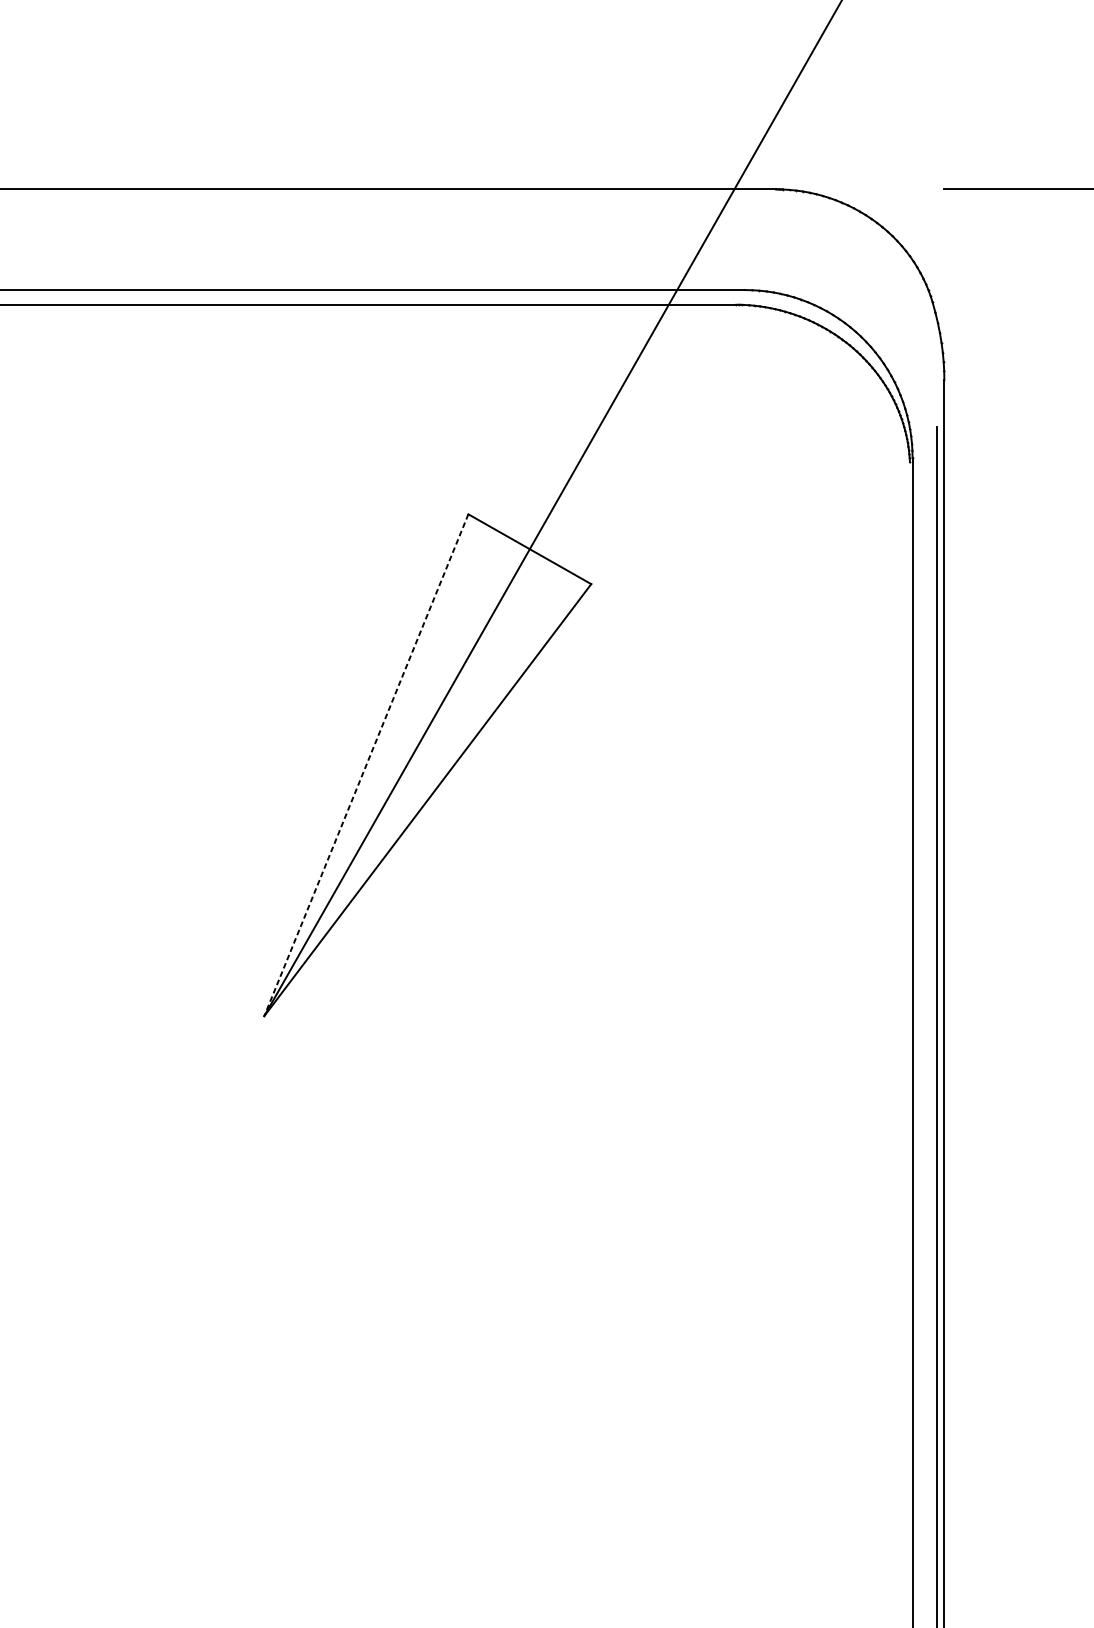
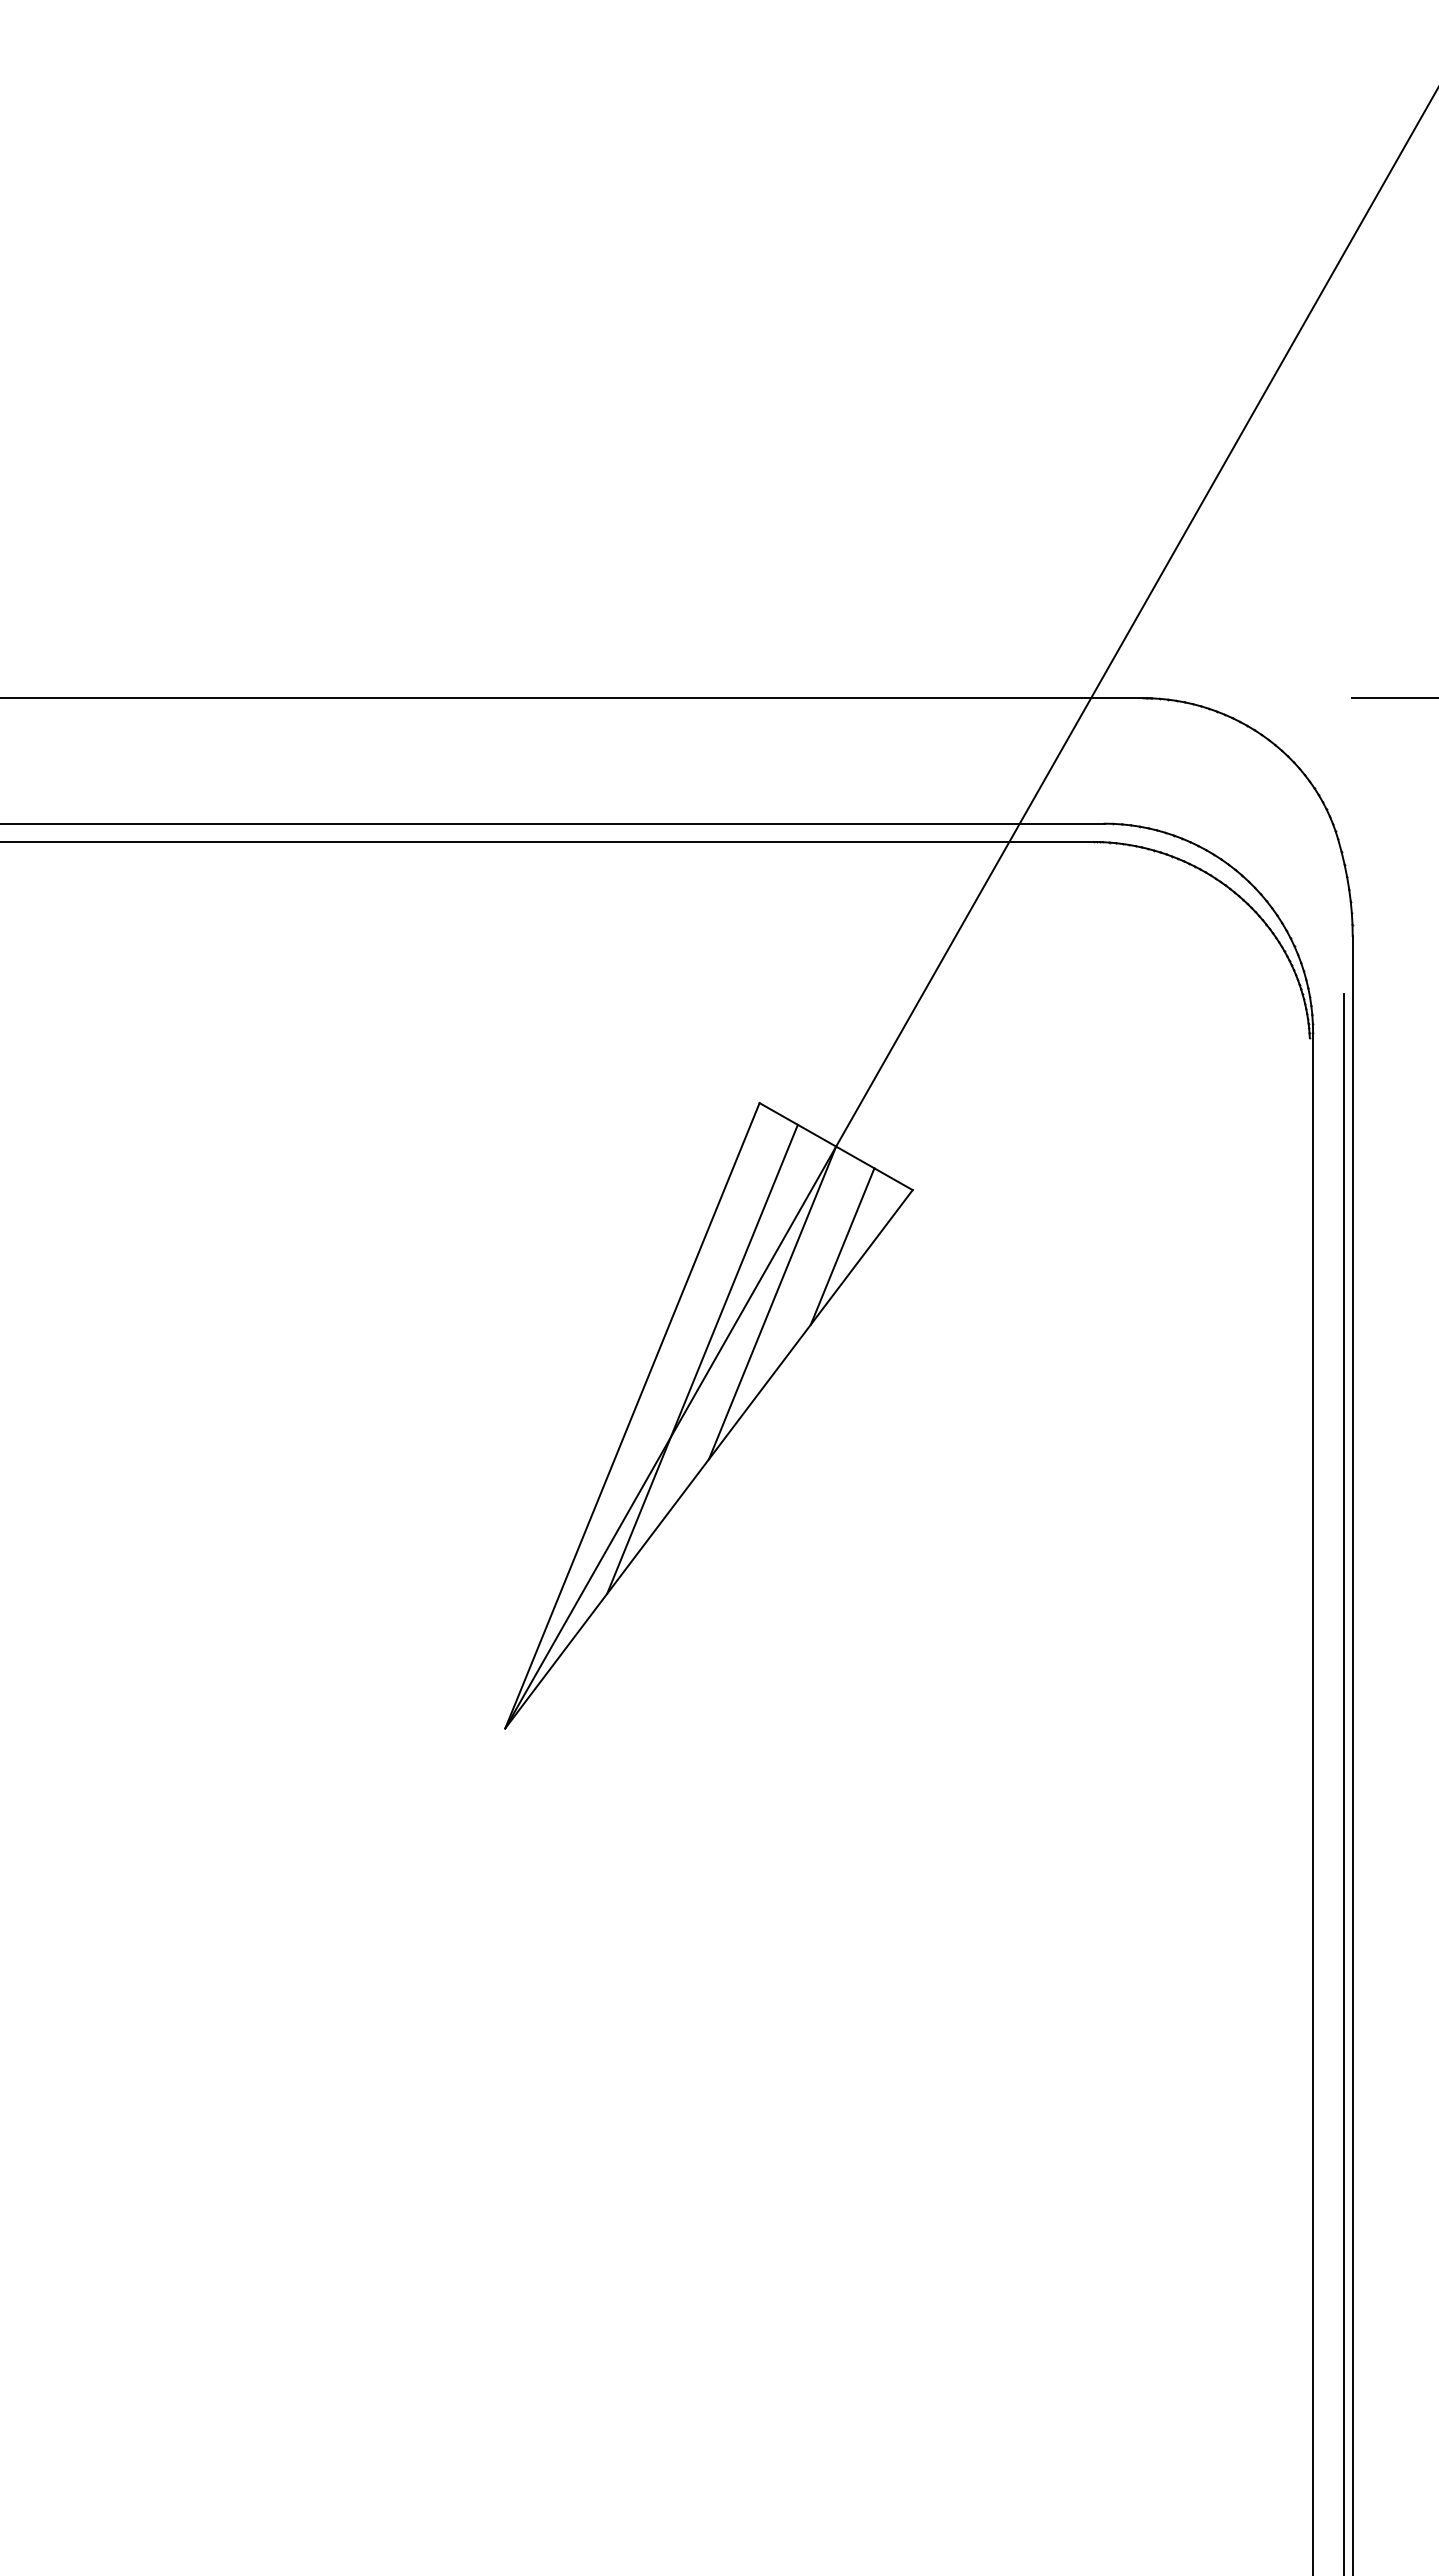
line: (534, 629) -> (842, 1246), added
line: (478, 674) -> (772, 1302), added
line: (422, 719) -> (702, 1358), added
line: (366, 765) -> (632, 1415), dashed -> solid

